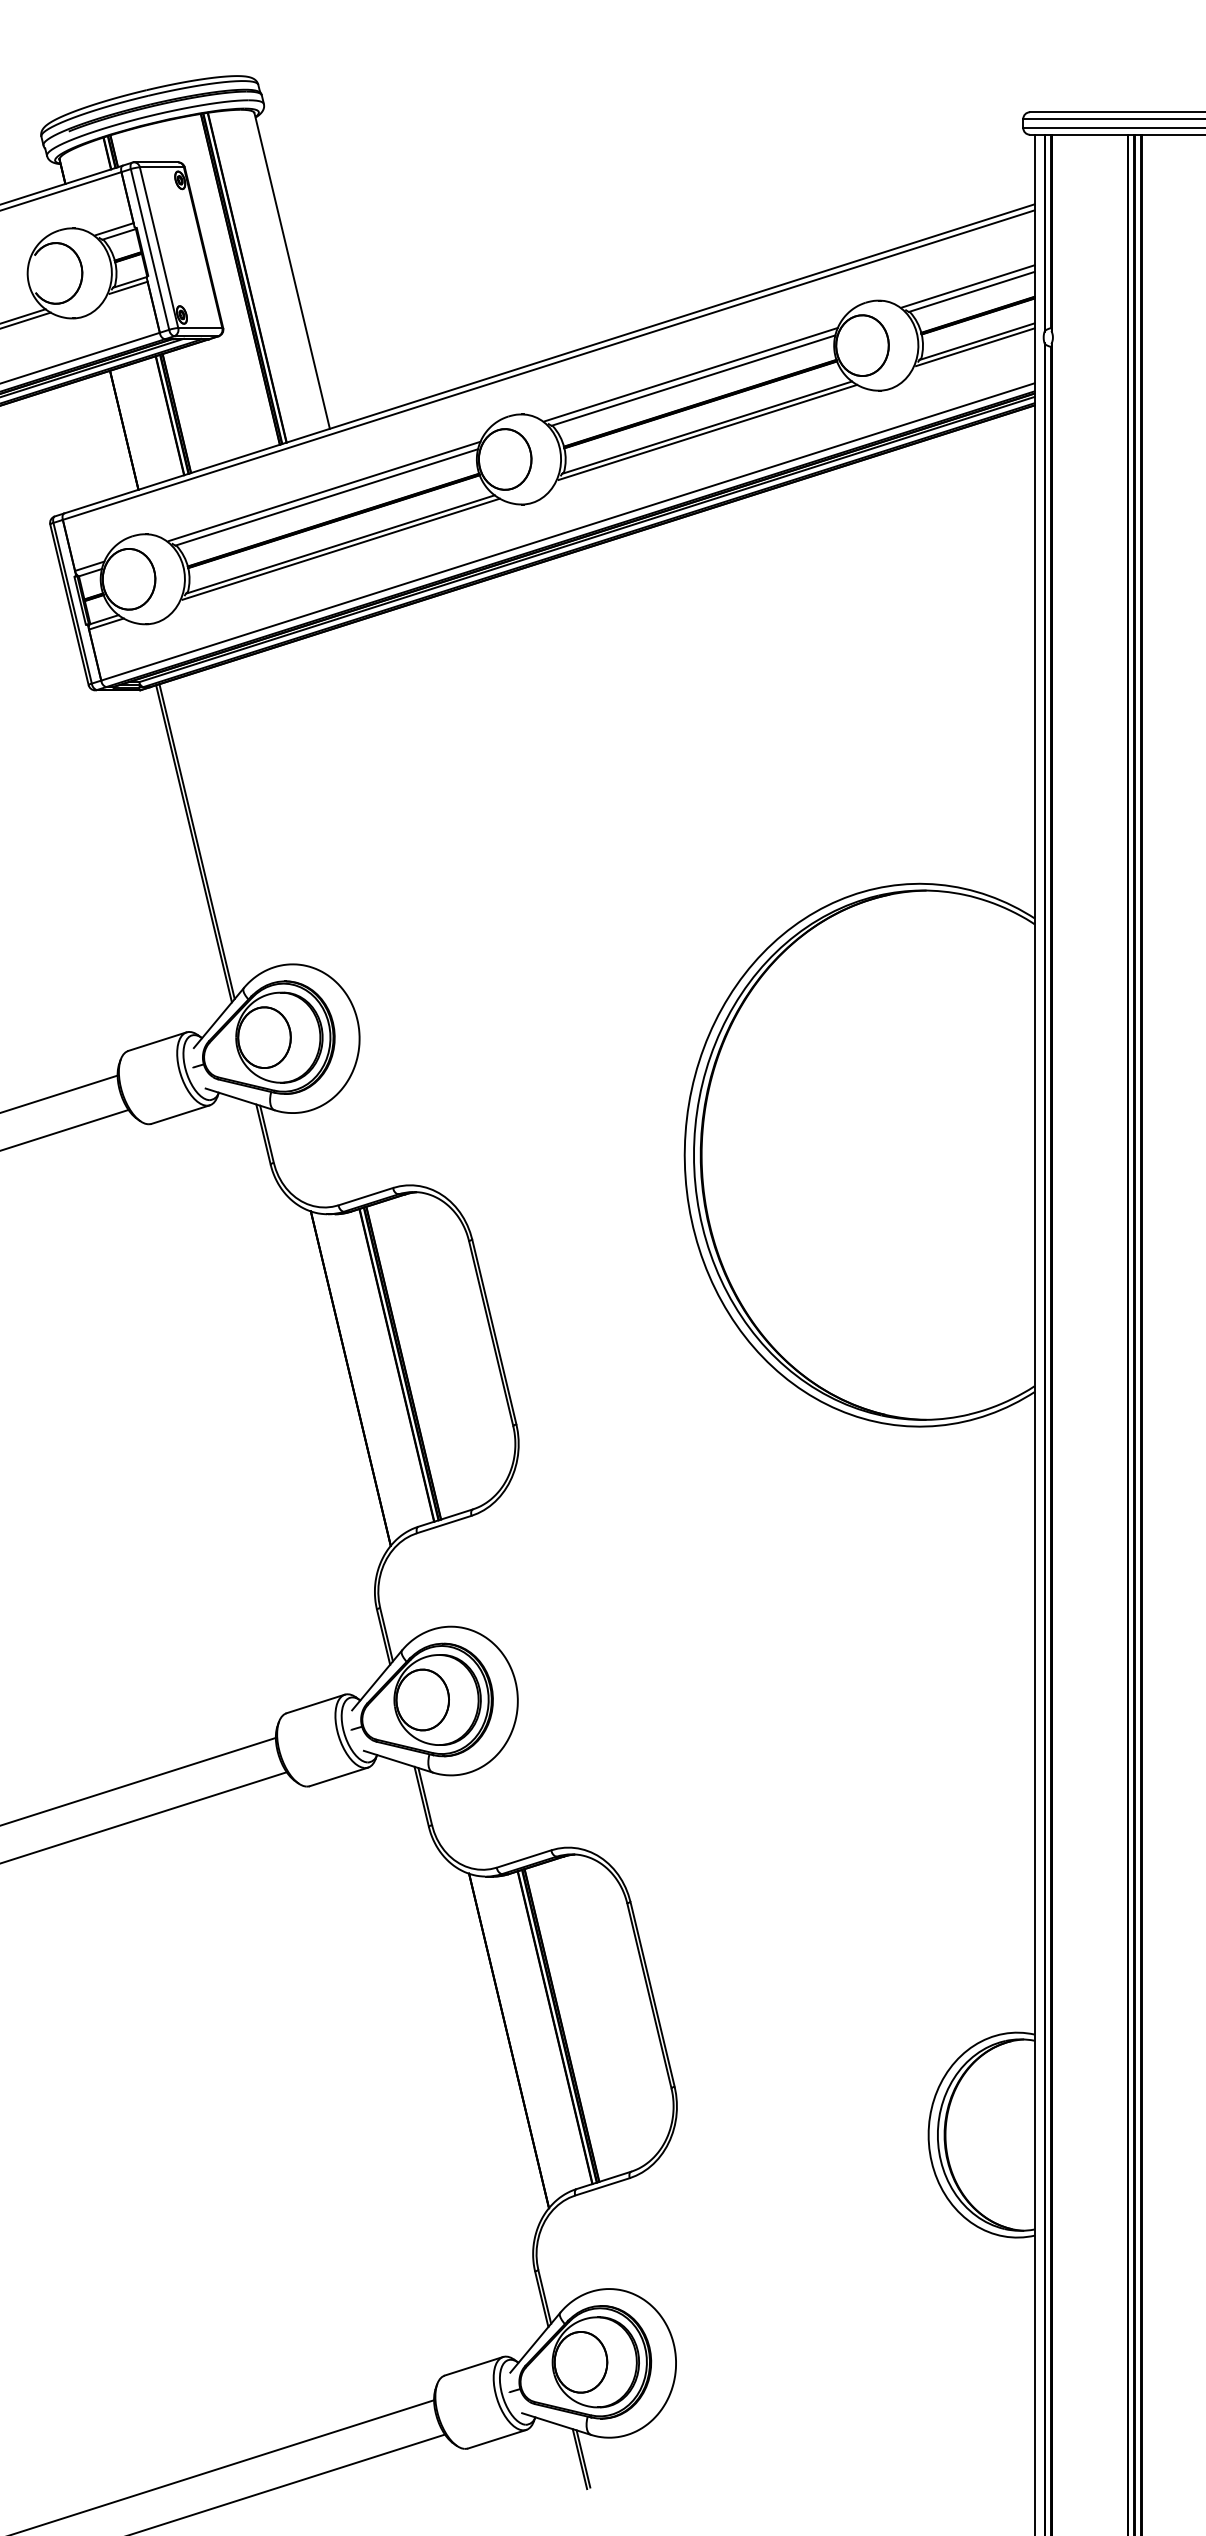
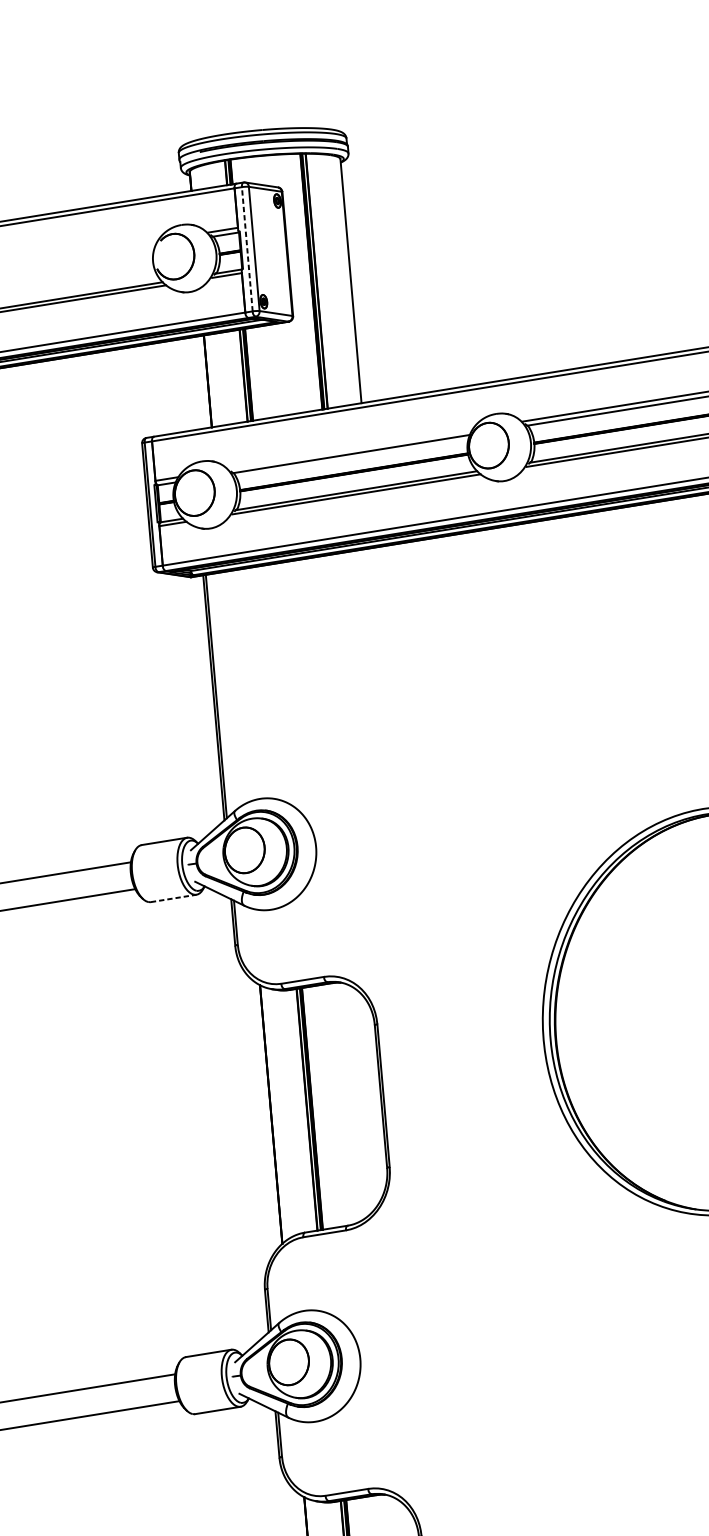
line: (150, 249) -> (247, 249), solid -> dashed
line: (324, 491) -> (350, 449), removed
line: (180, 1114) -> (173, 898), solid -> dashed

